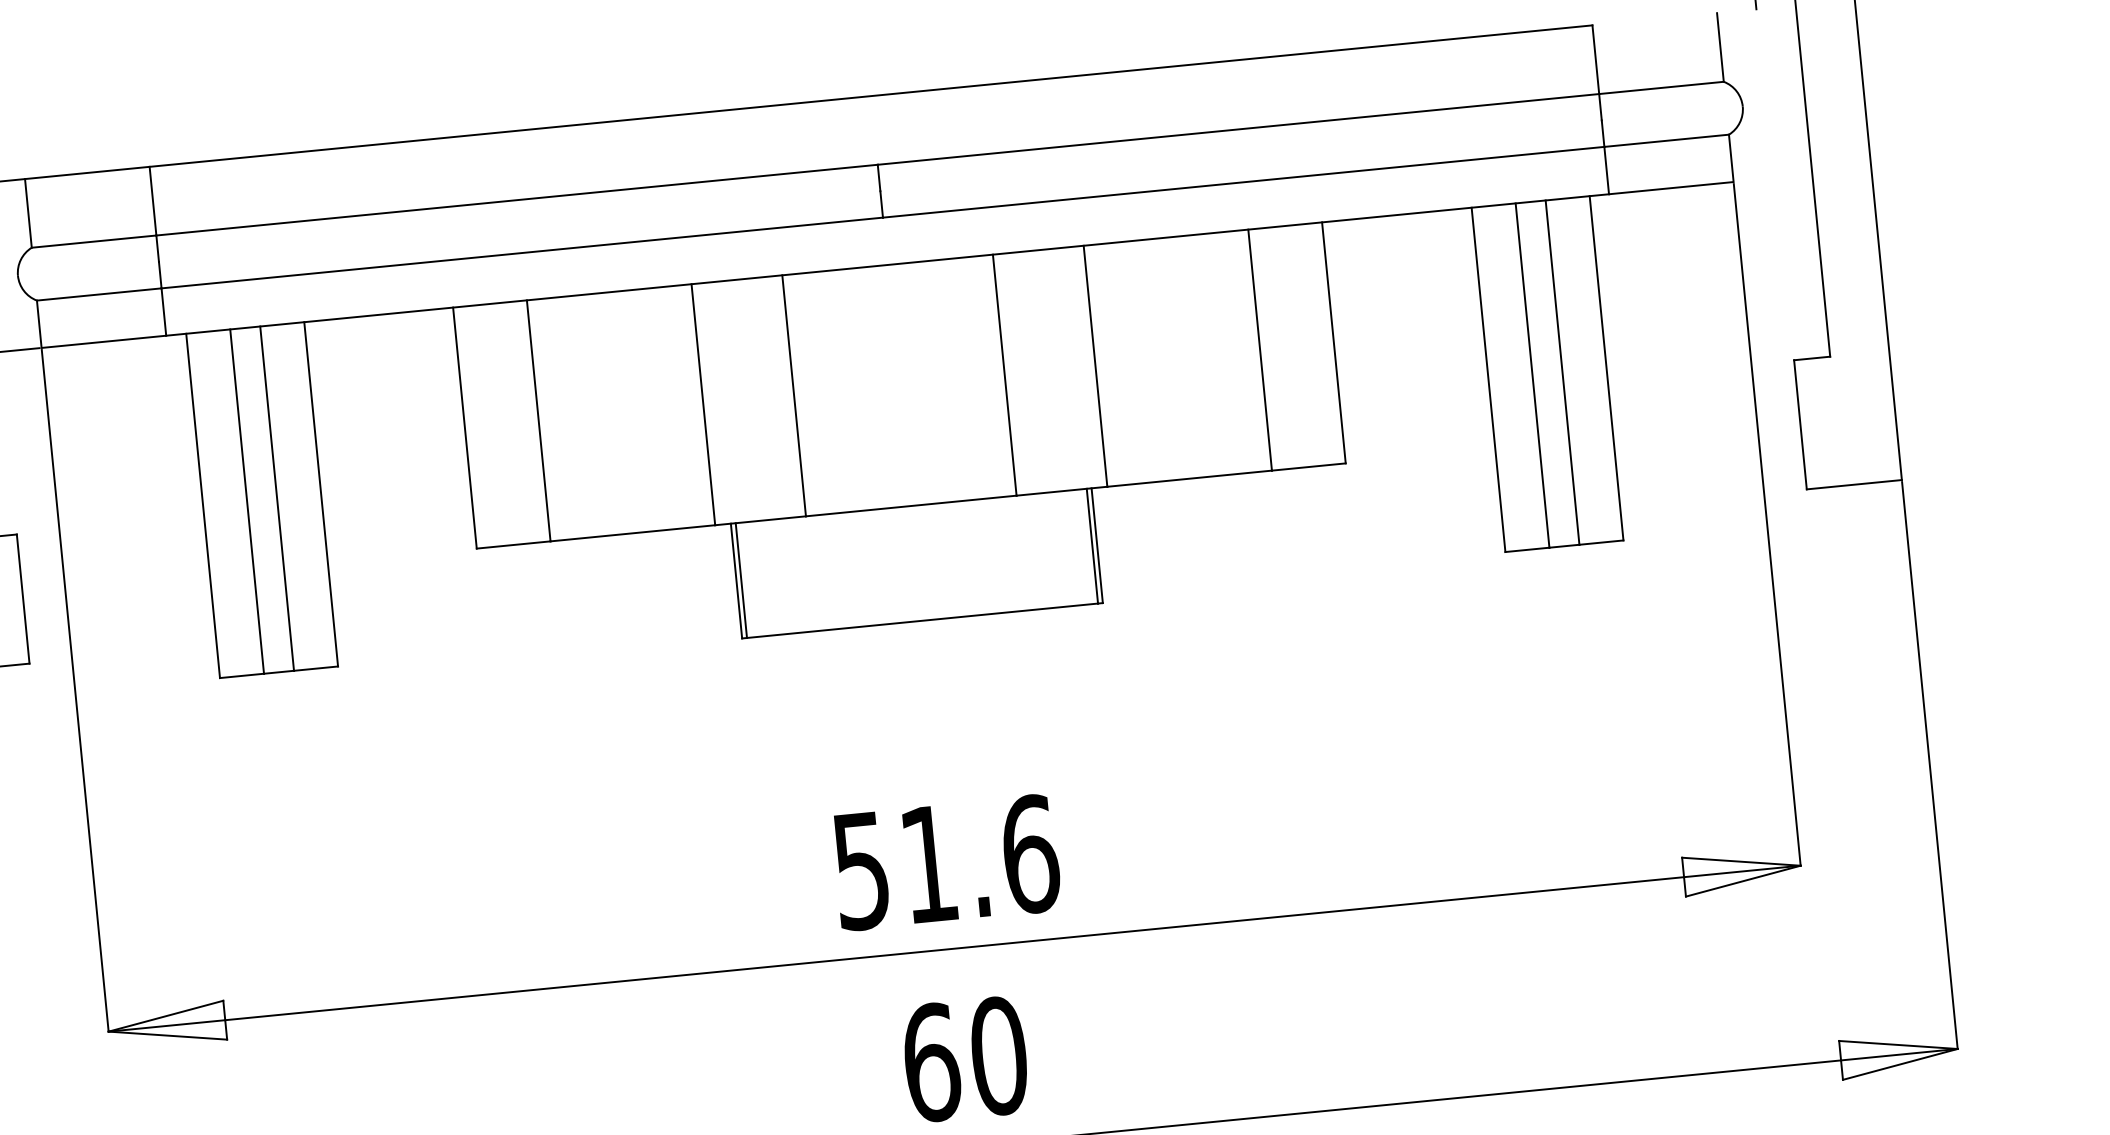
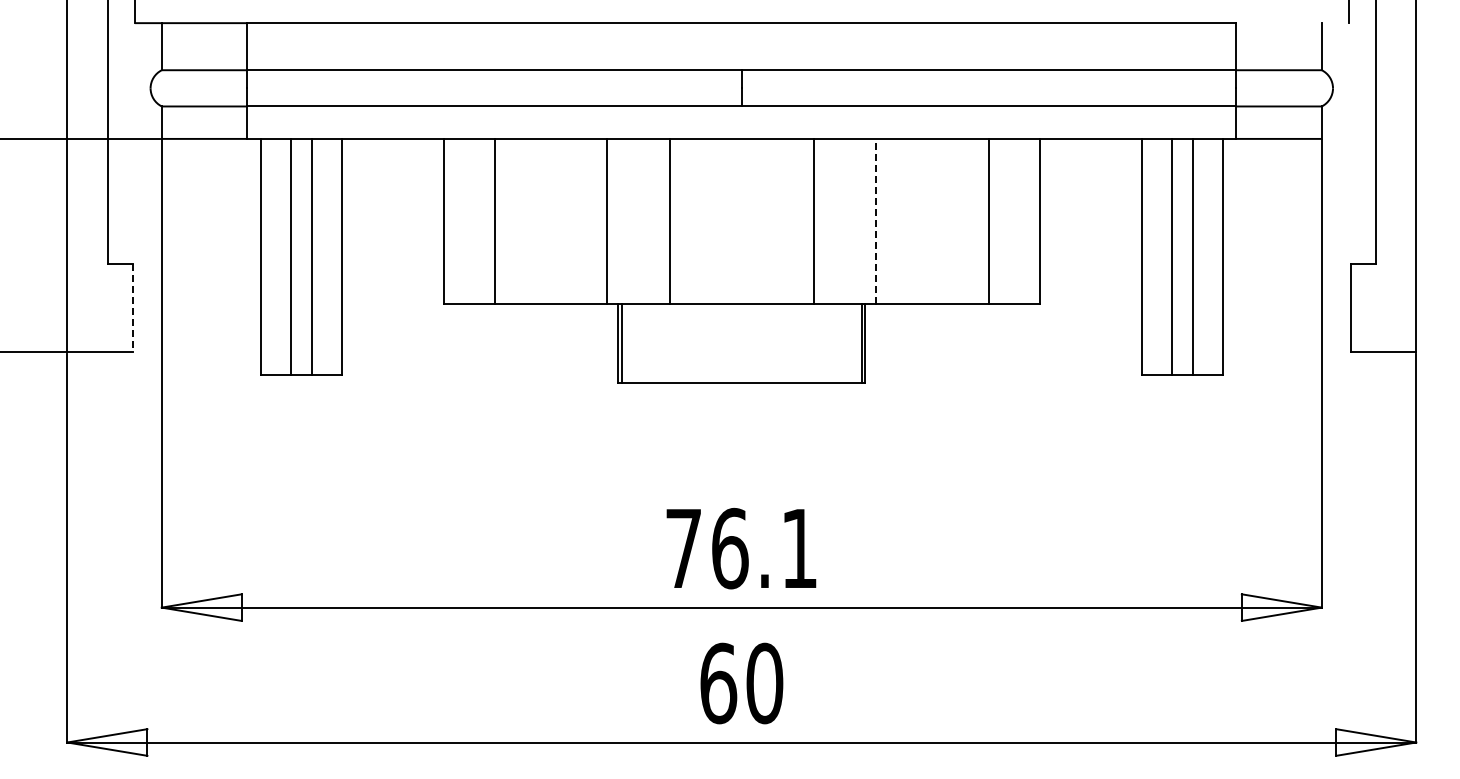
line: (1095, 366) -> (876, 221), solid -> dashed
line: (23, 599) -> (132, 308), solid -> dashed
text: (947, 862) -> (742, 548), 51.6 -> 76.1

